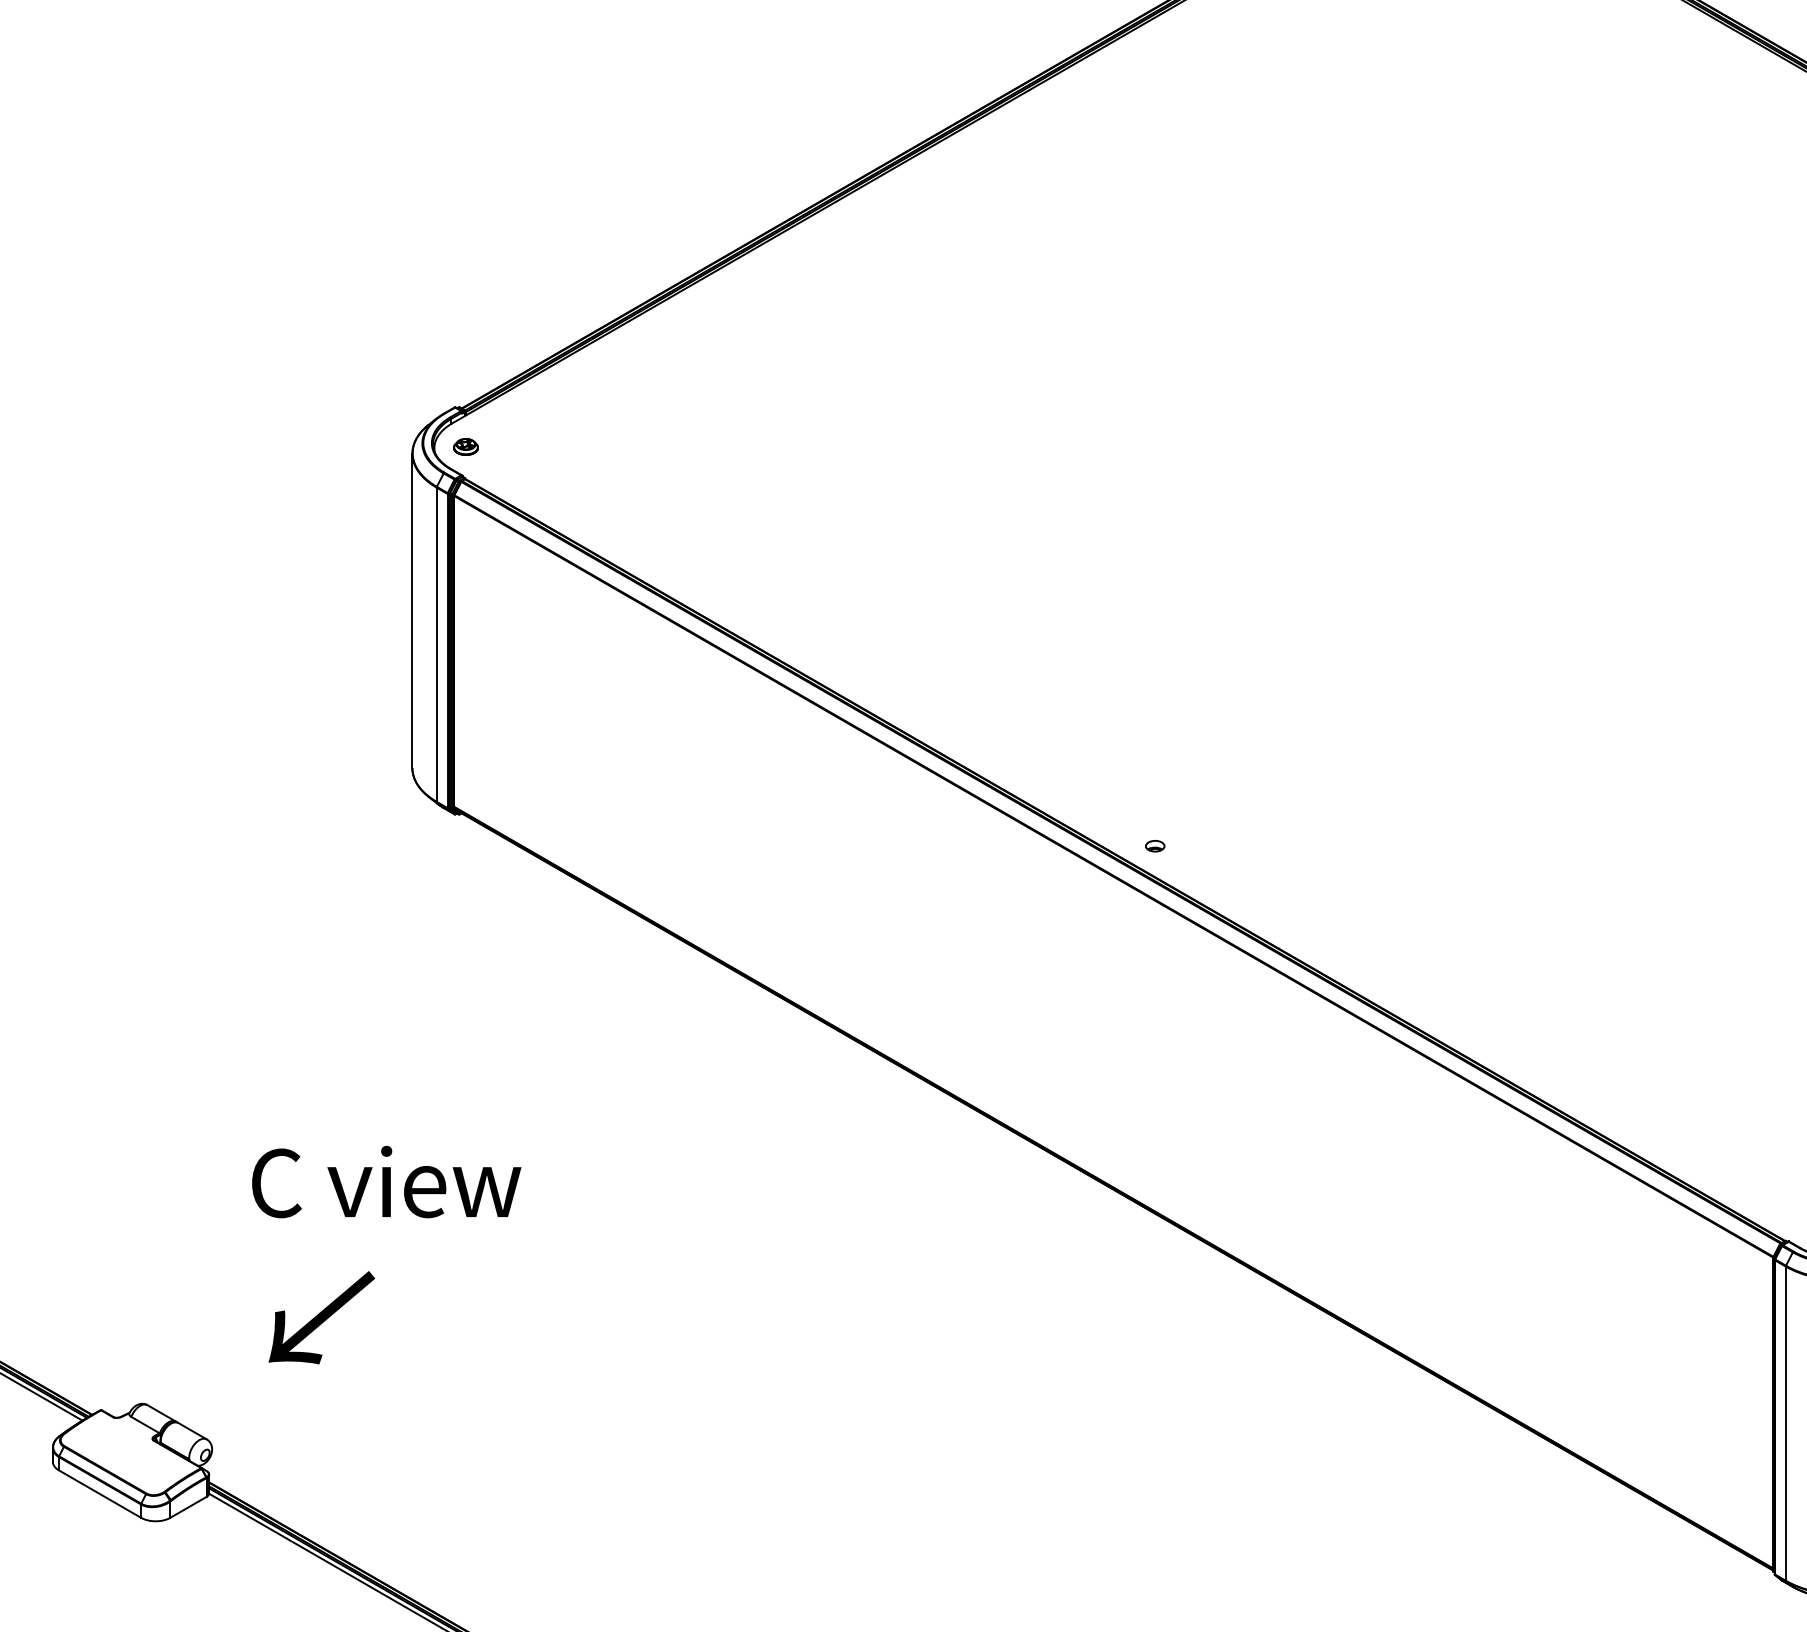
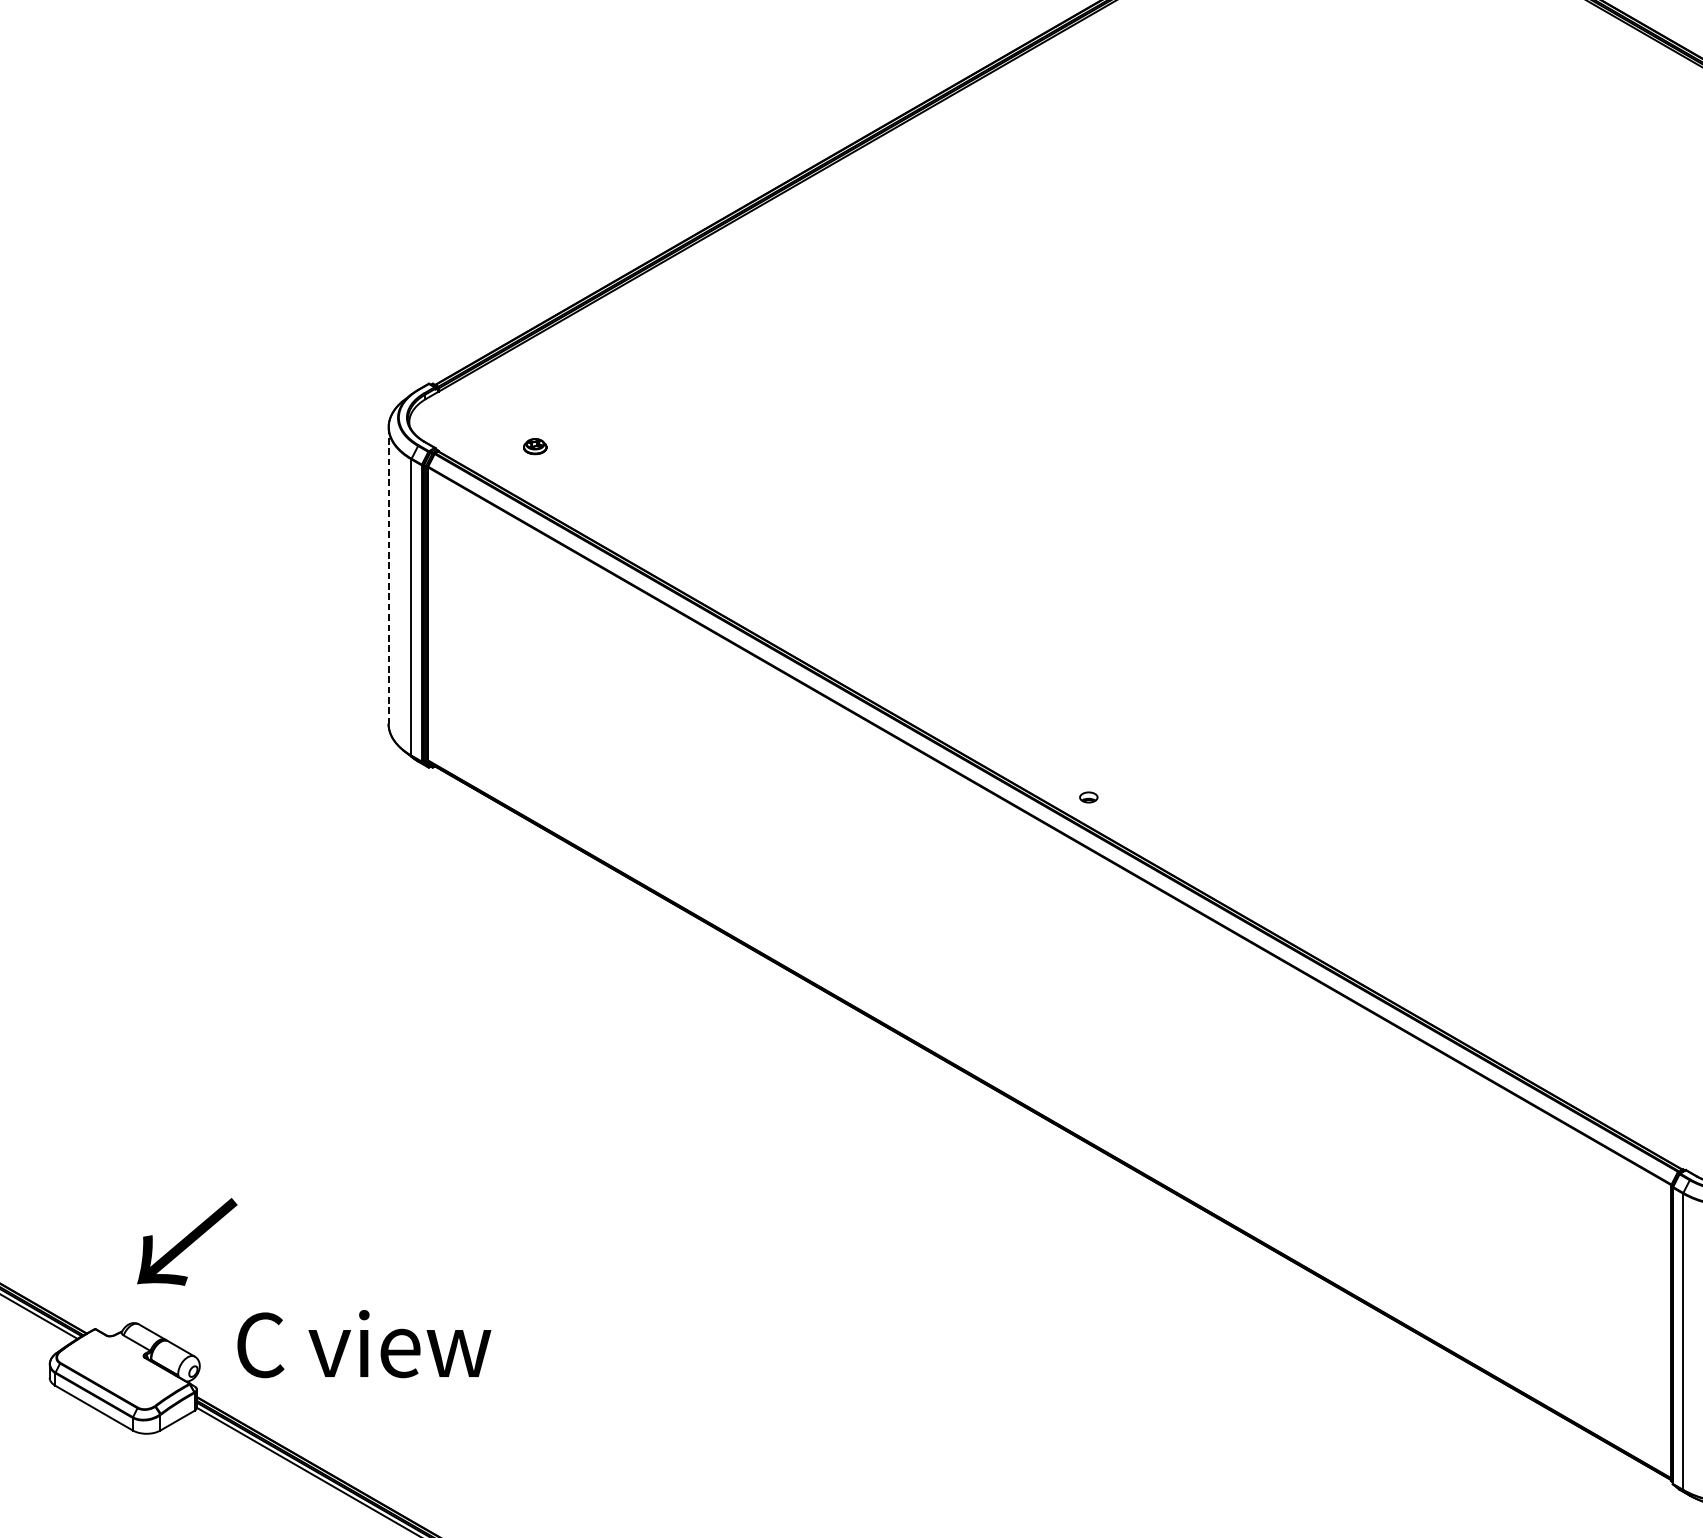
part: (465, 446) -> (534, 446), moved
line: (412, 611) -> (388, 576), solid -> dashed
text: (386, 1181) -> (364, 1343), moved
text: (321, 1317) -> (186, 1241), moved

